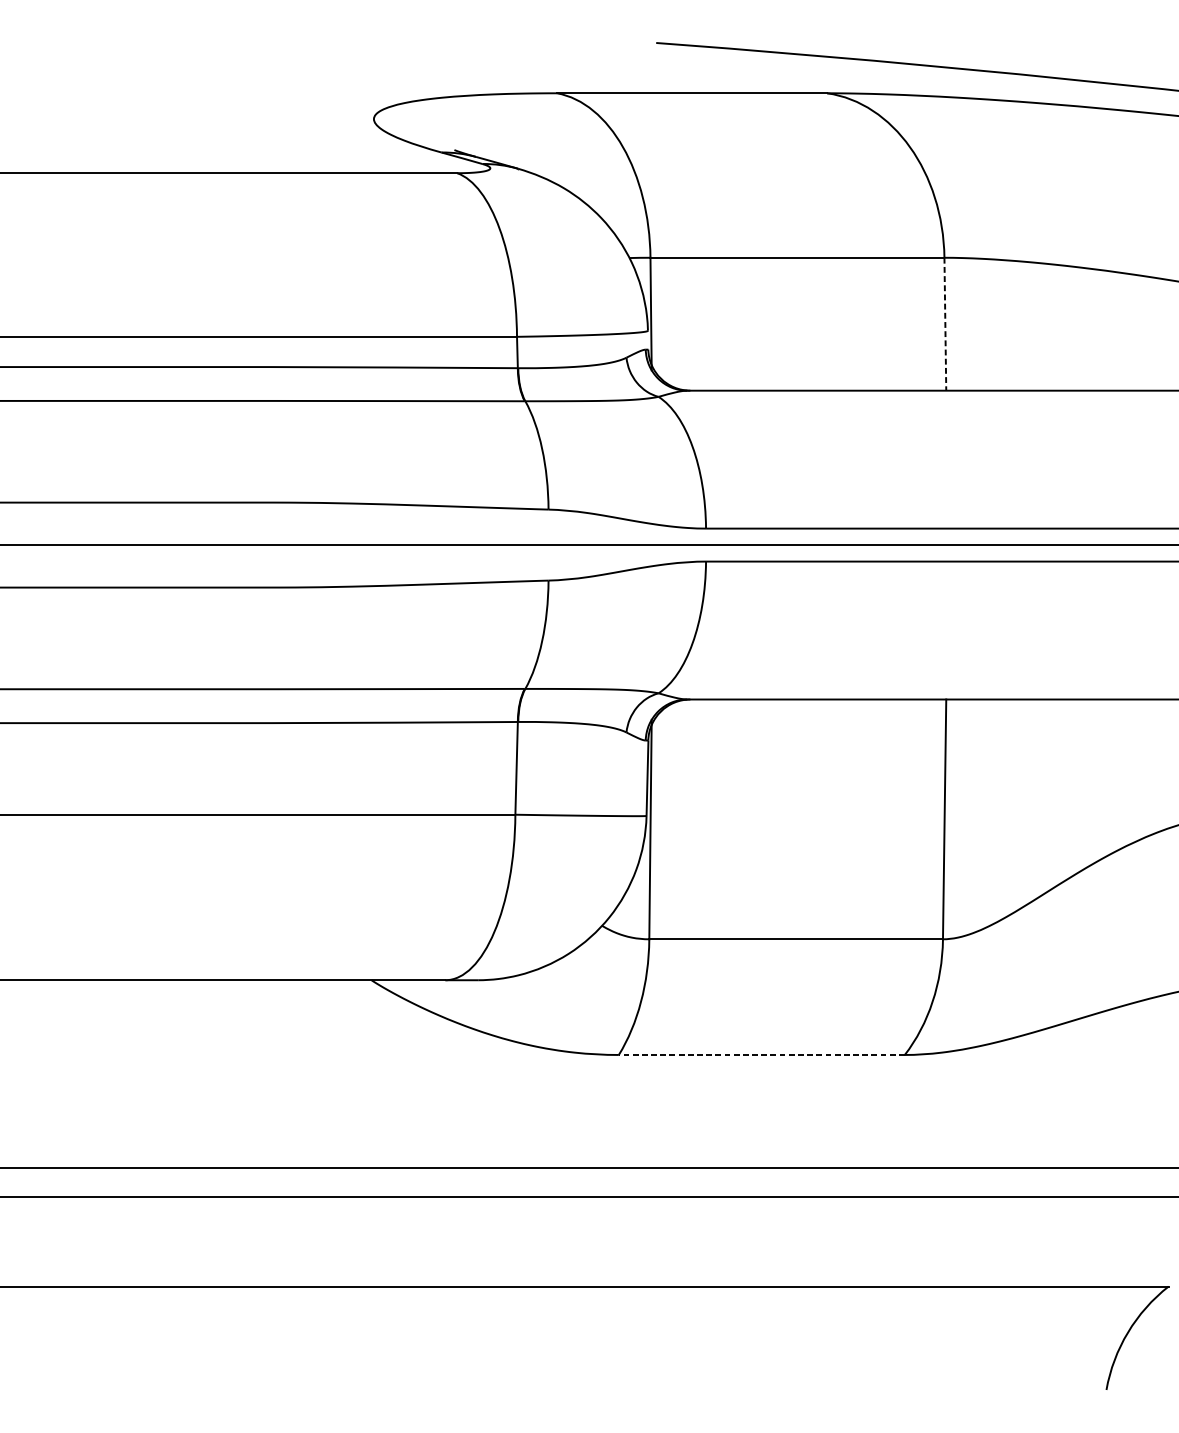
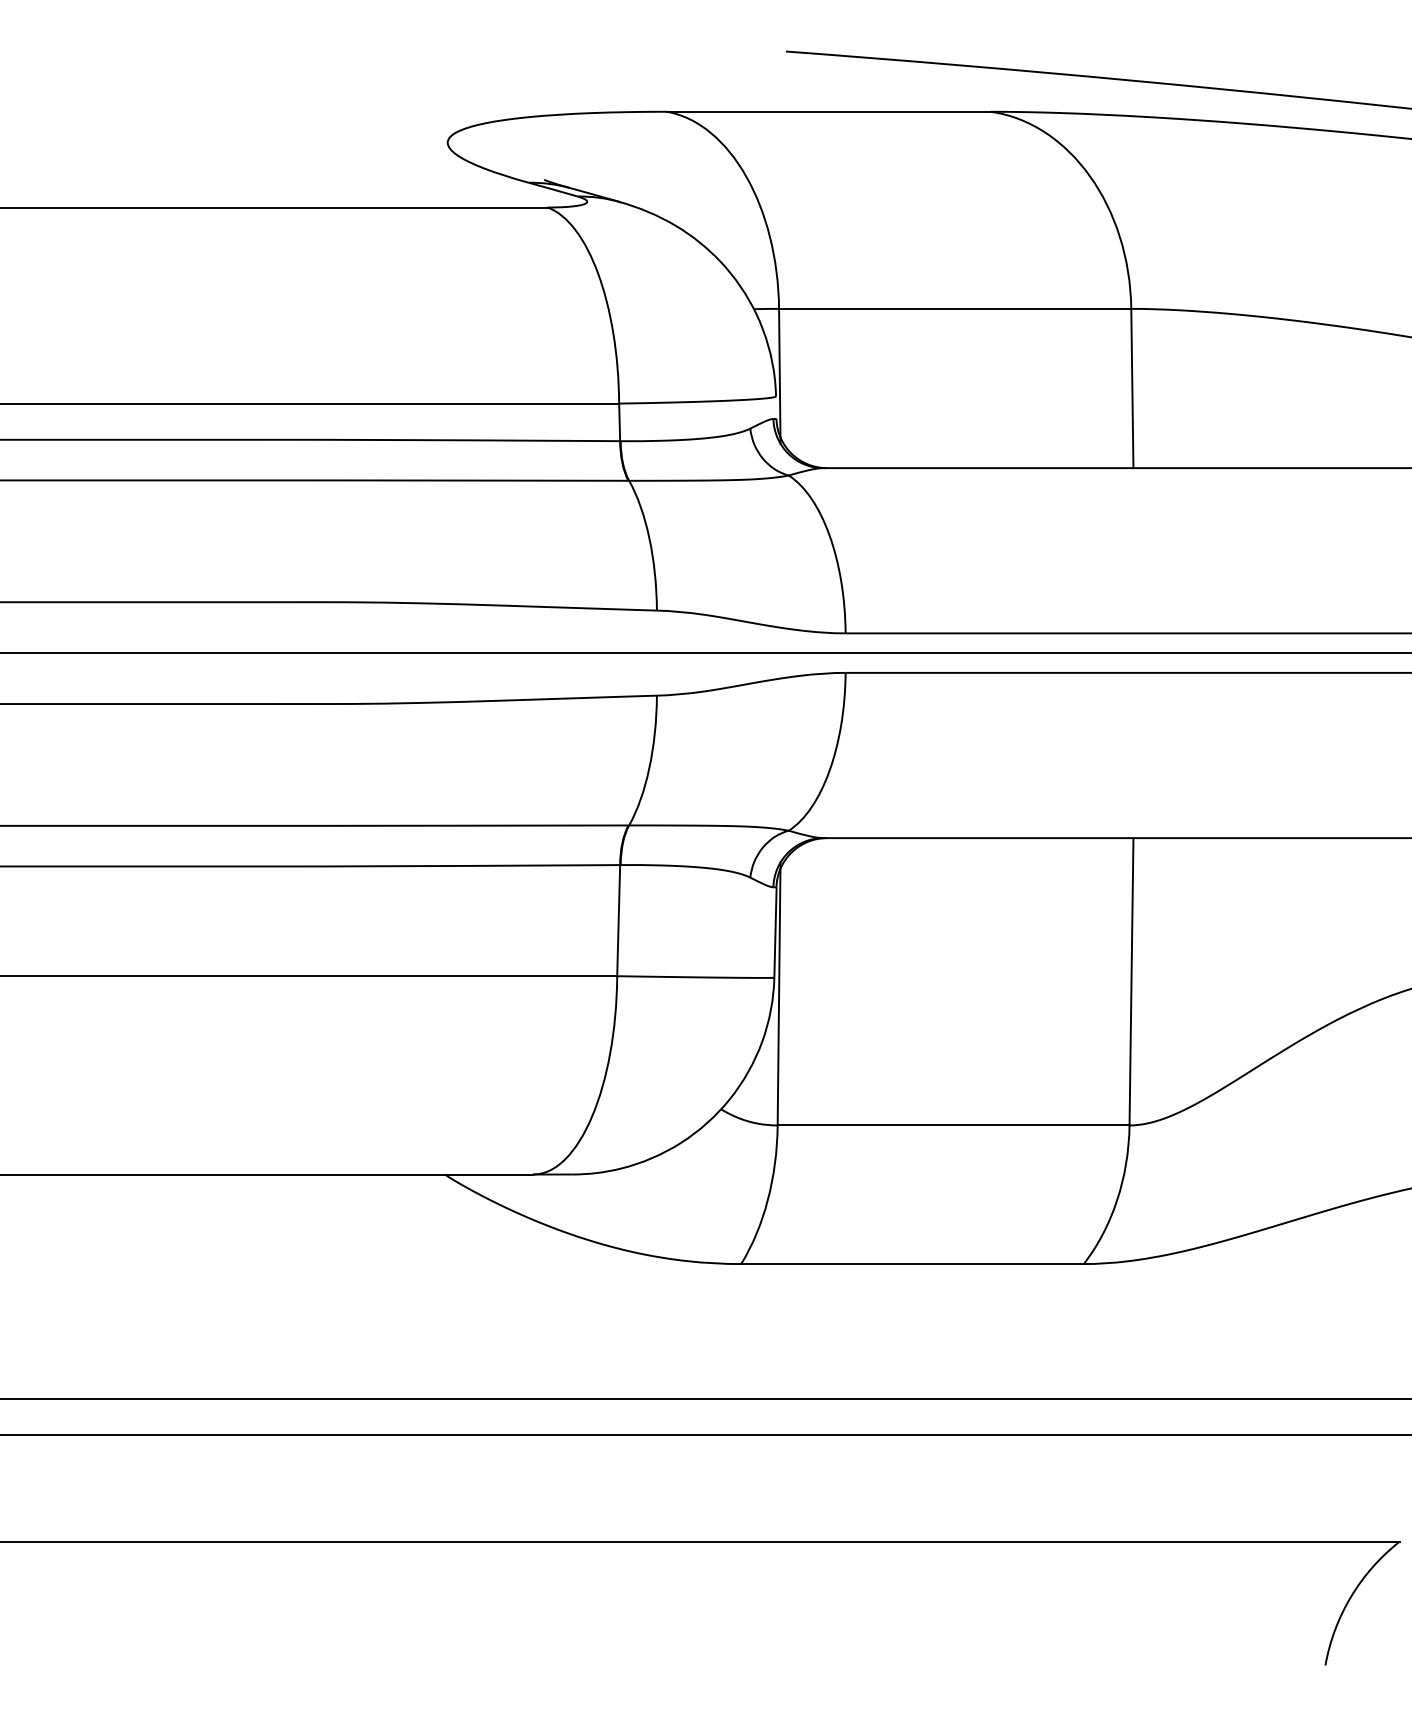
line: (945, 324) -> (1132, 388), dashed -> solid
line: (761, 1055) -> (912, 1264), dashed -> solid

